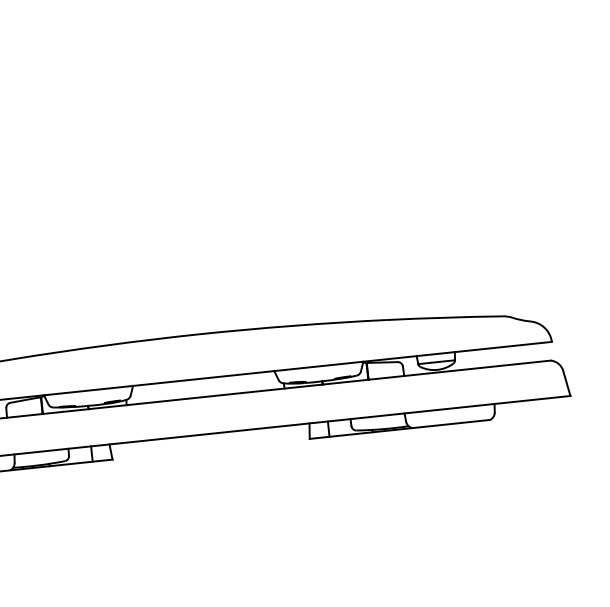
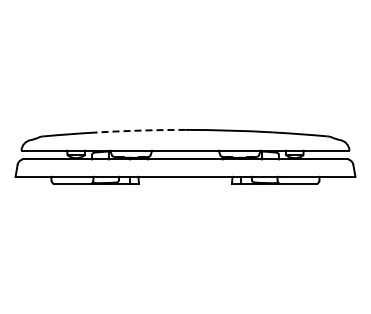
arc: (105, 345) -> (141, 130), solid -> dashed

